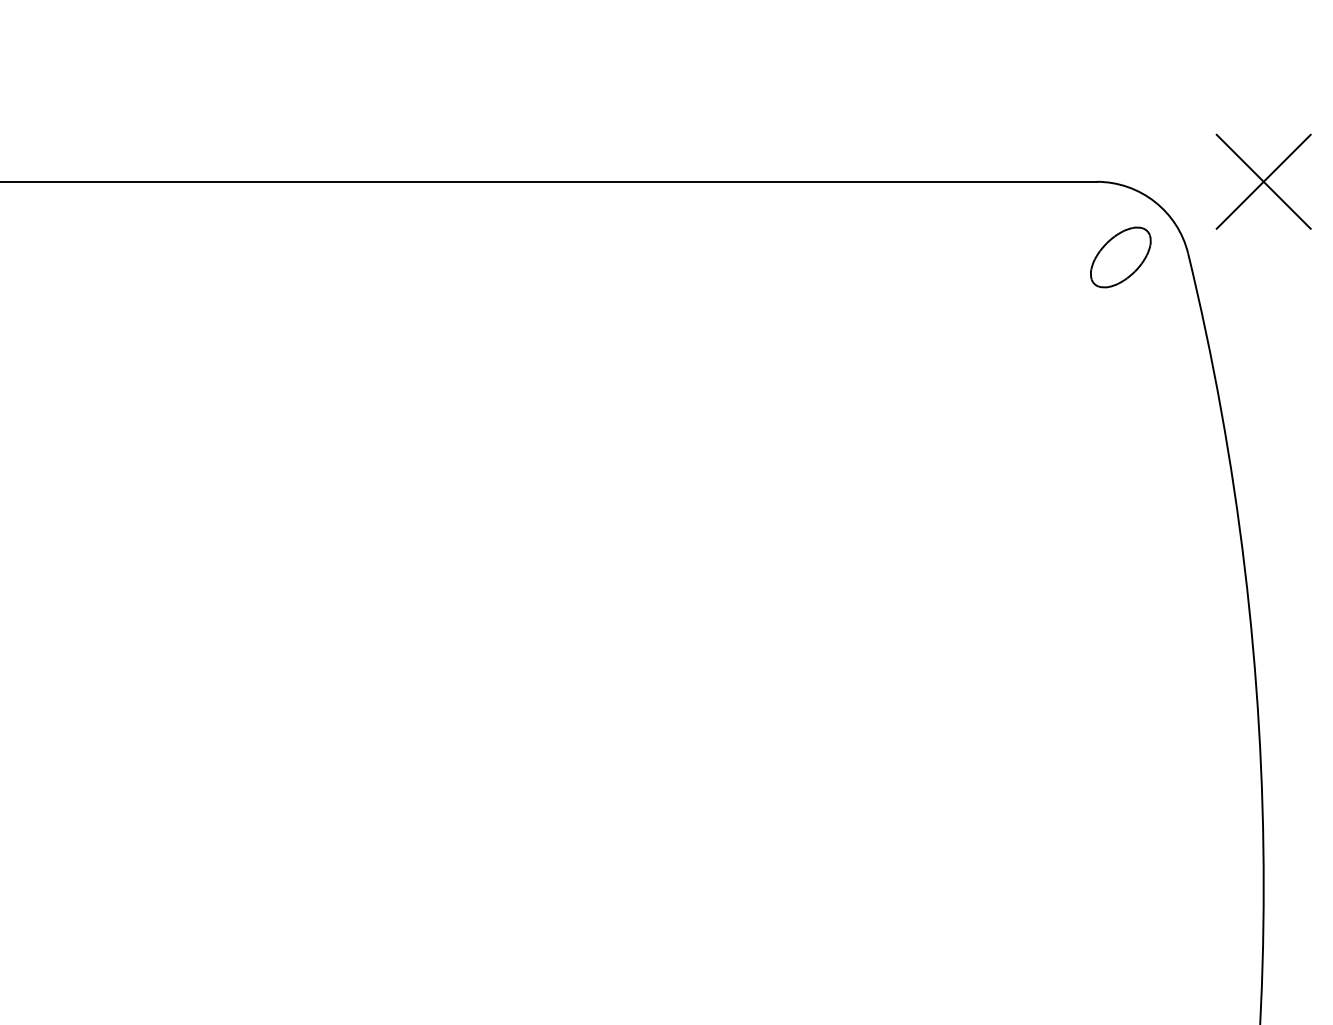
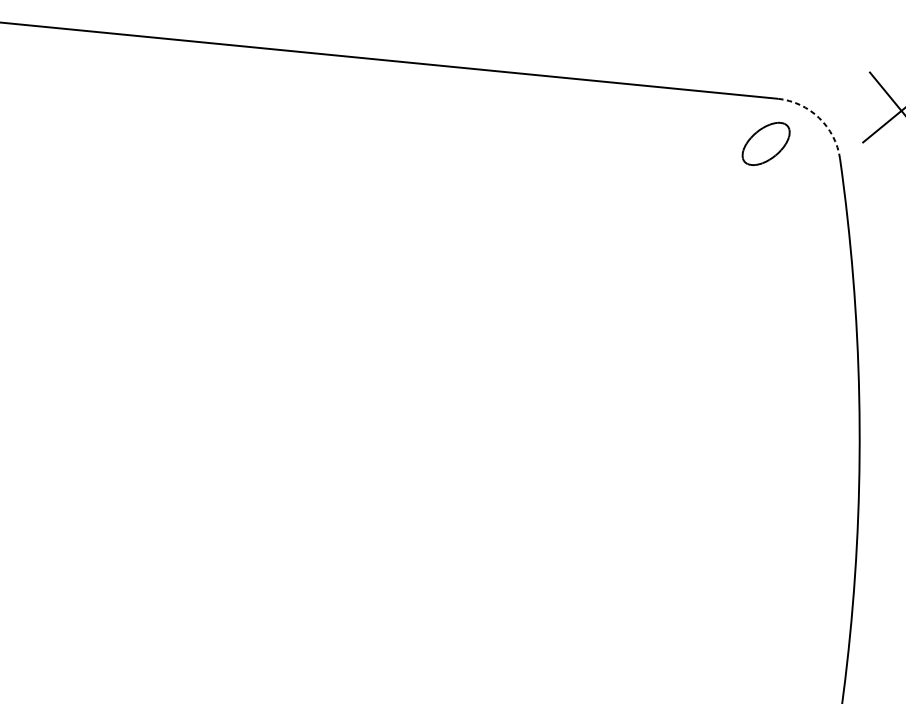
arc: (1154, 201) -> (818, 117), solid -> dashed
part: (1120, 257) -> (765, 143), moved

